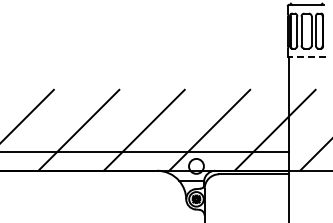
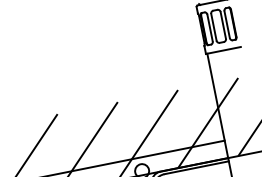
line: (306, 57) -> (223, 50), dashed -> solid

